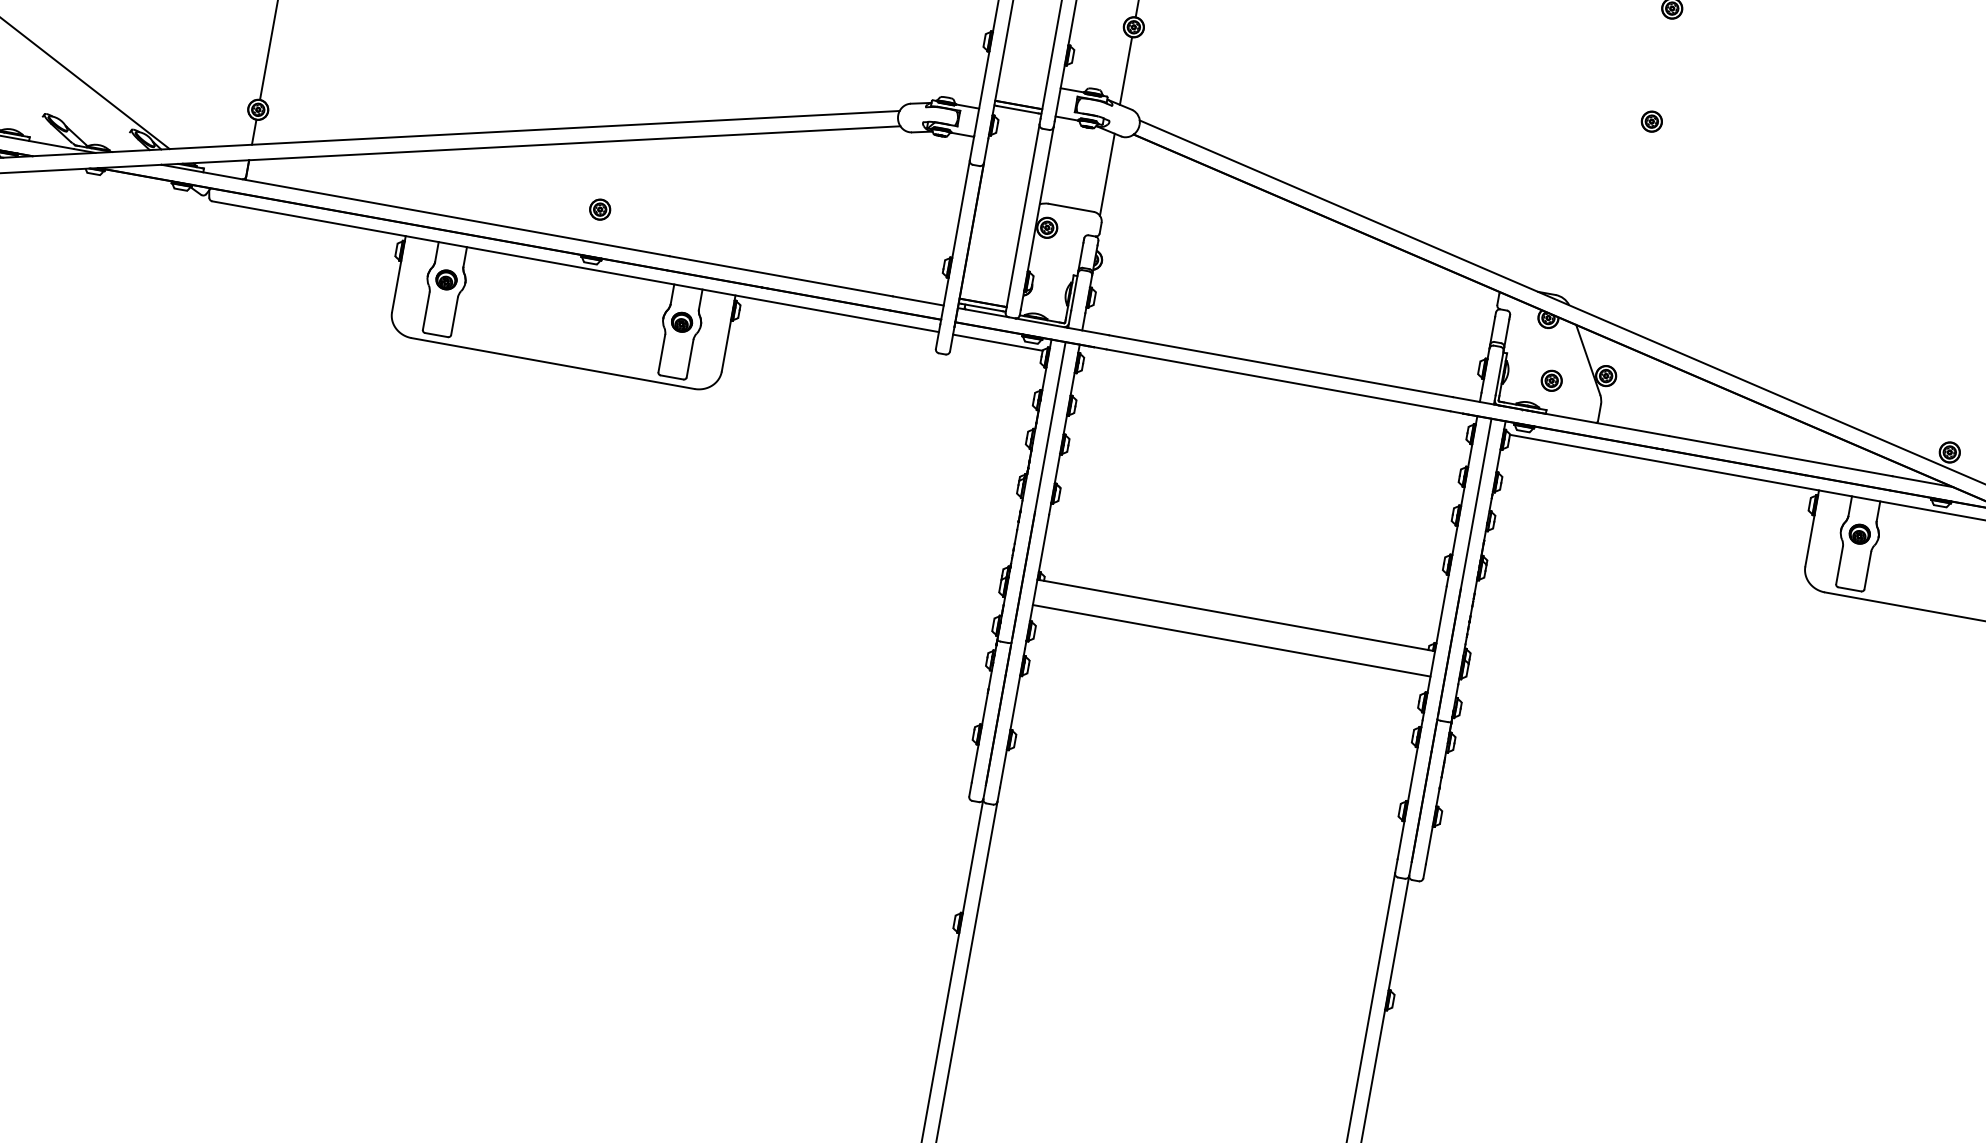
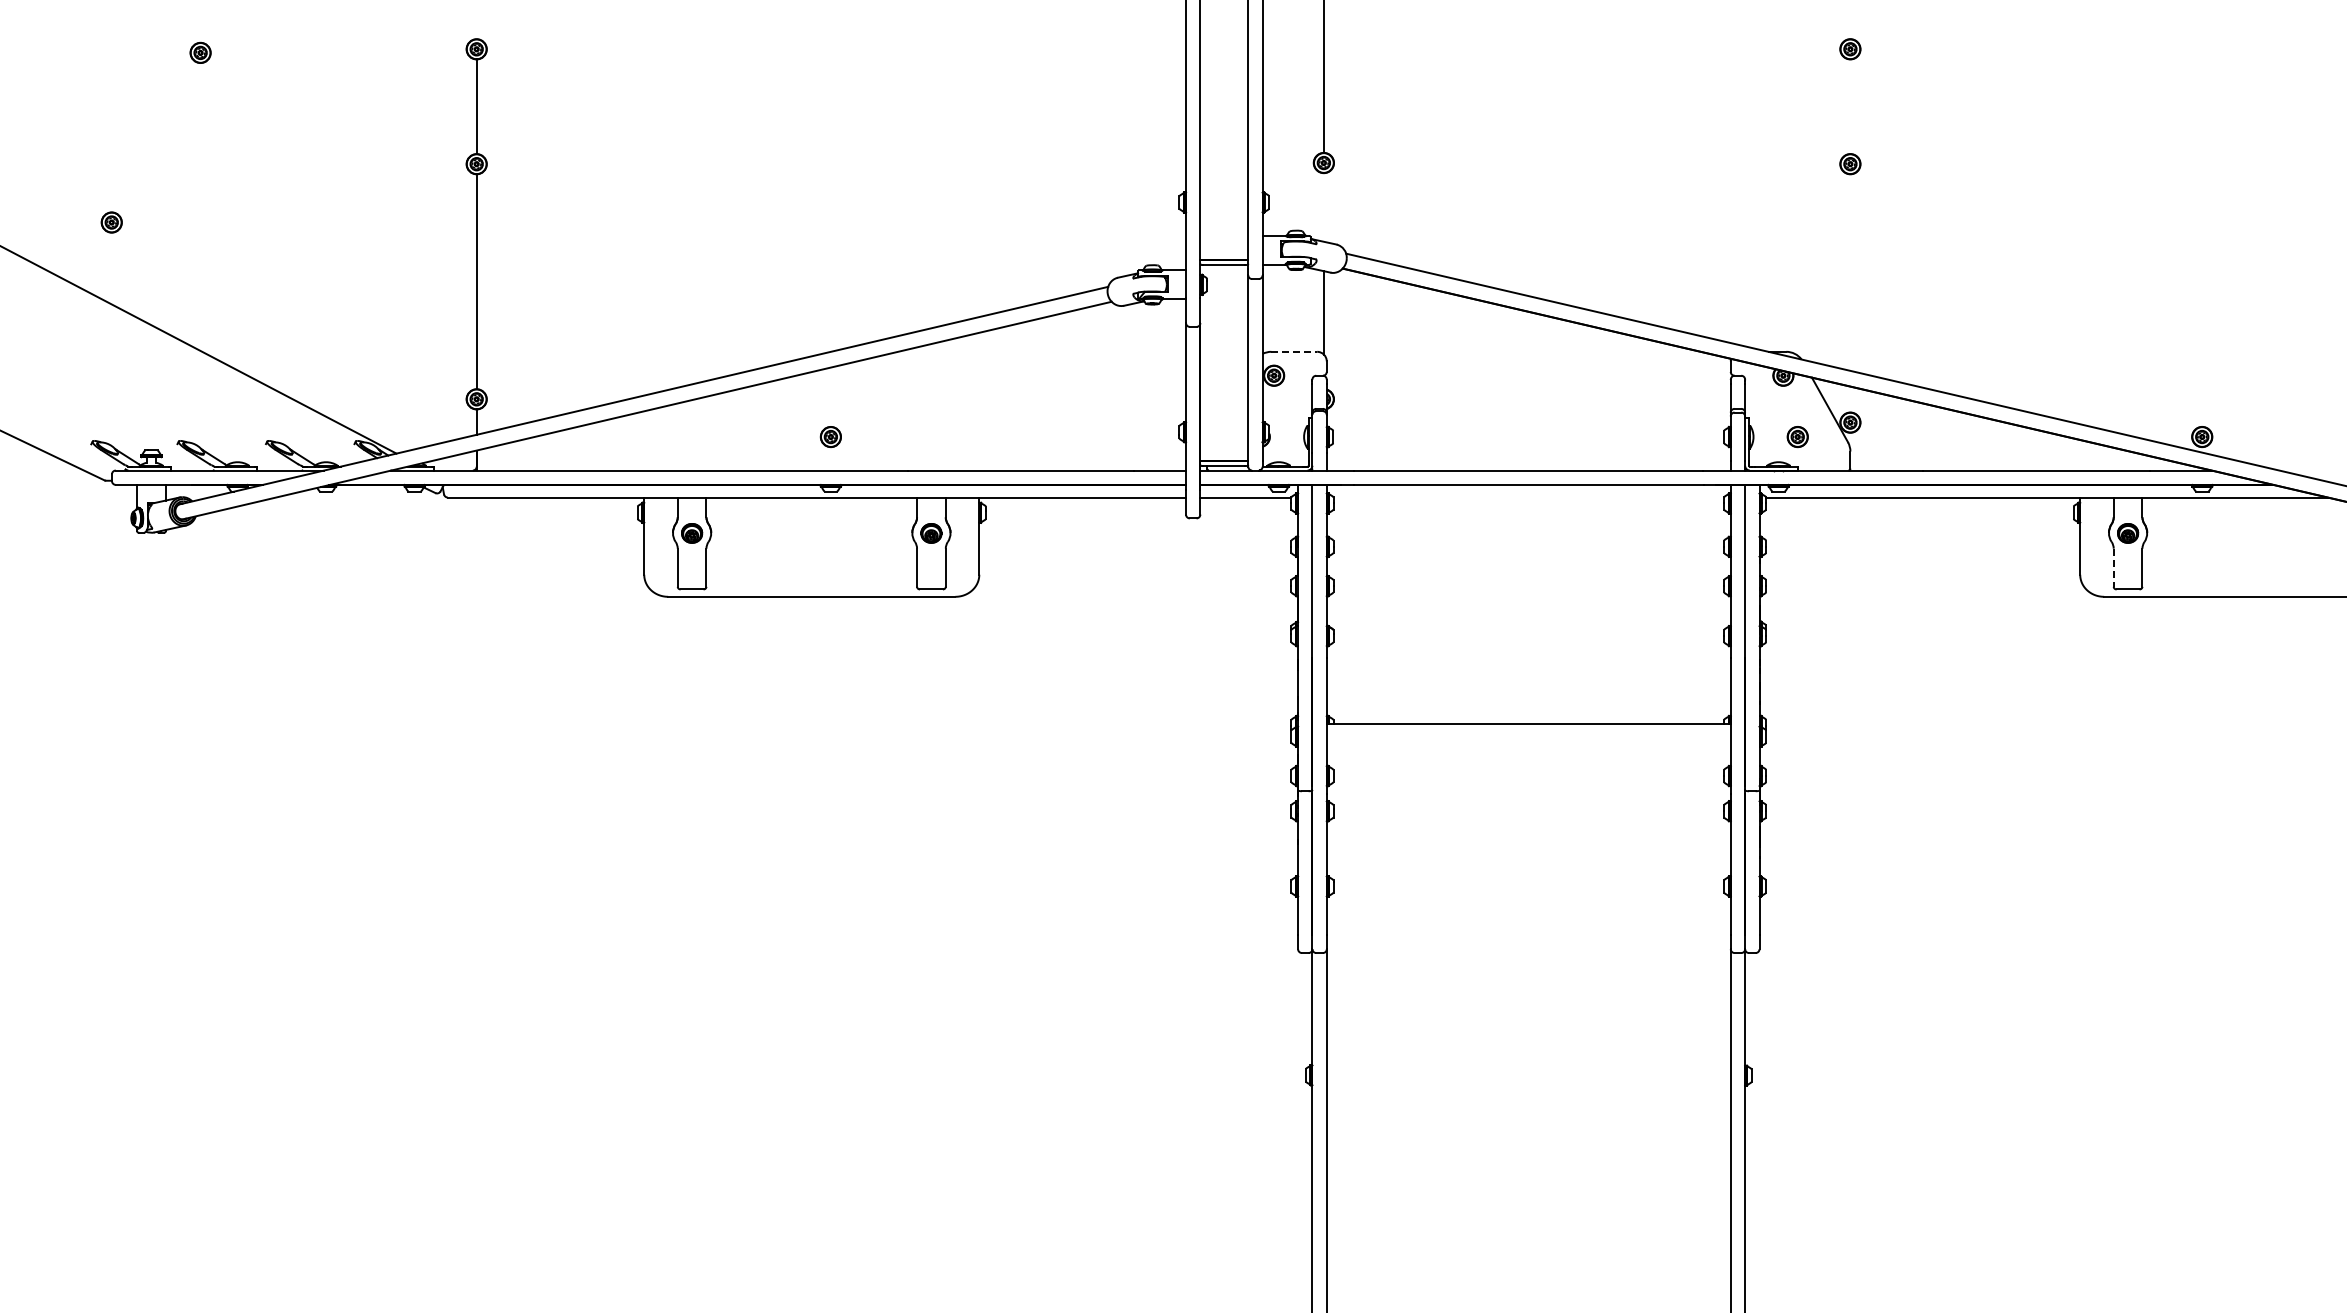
line: (1125, 70) -> (1323, 207), removed
line: (1071, 207) -> (1294, 351), solid -> dashed
line: (1839, 566) -> (2113, 568), solid -> dashed
line: (1231, 640) -> (1528, 749), removed

